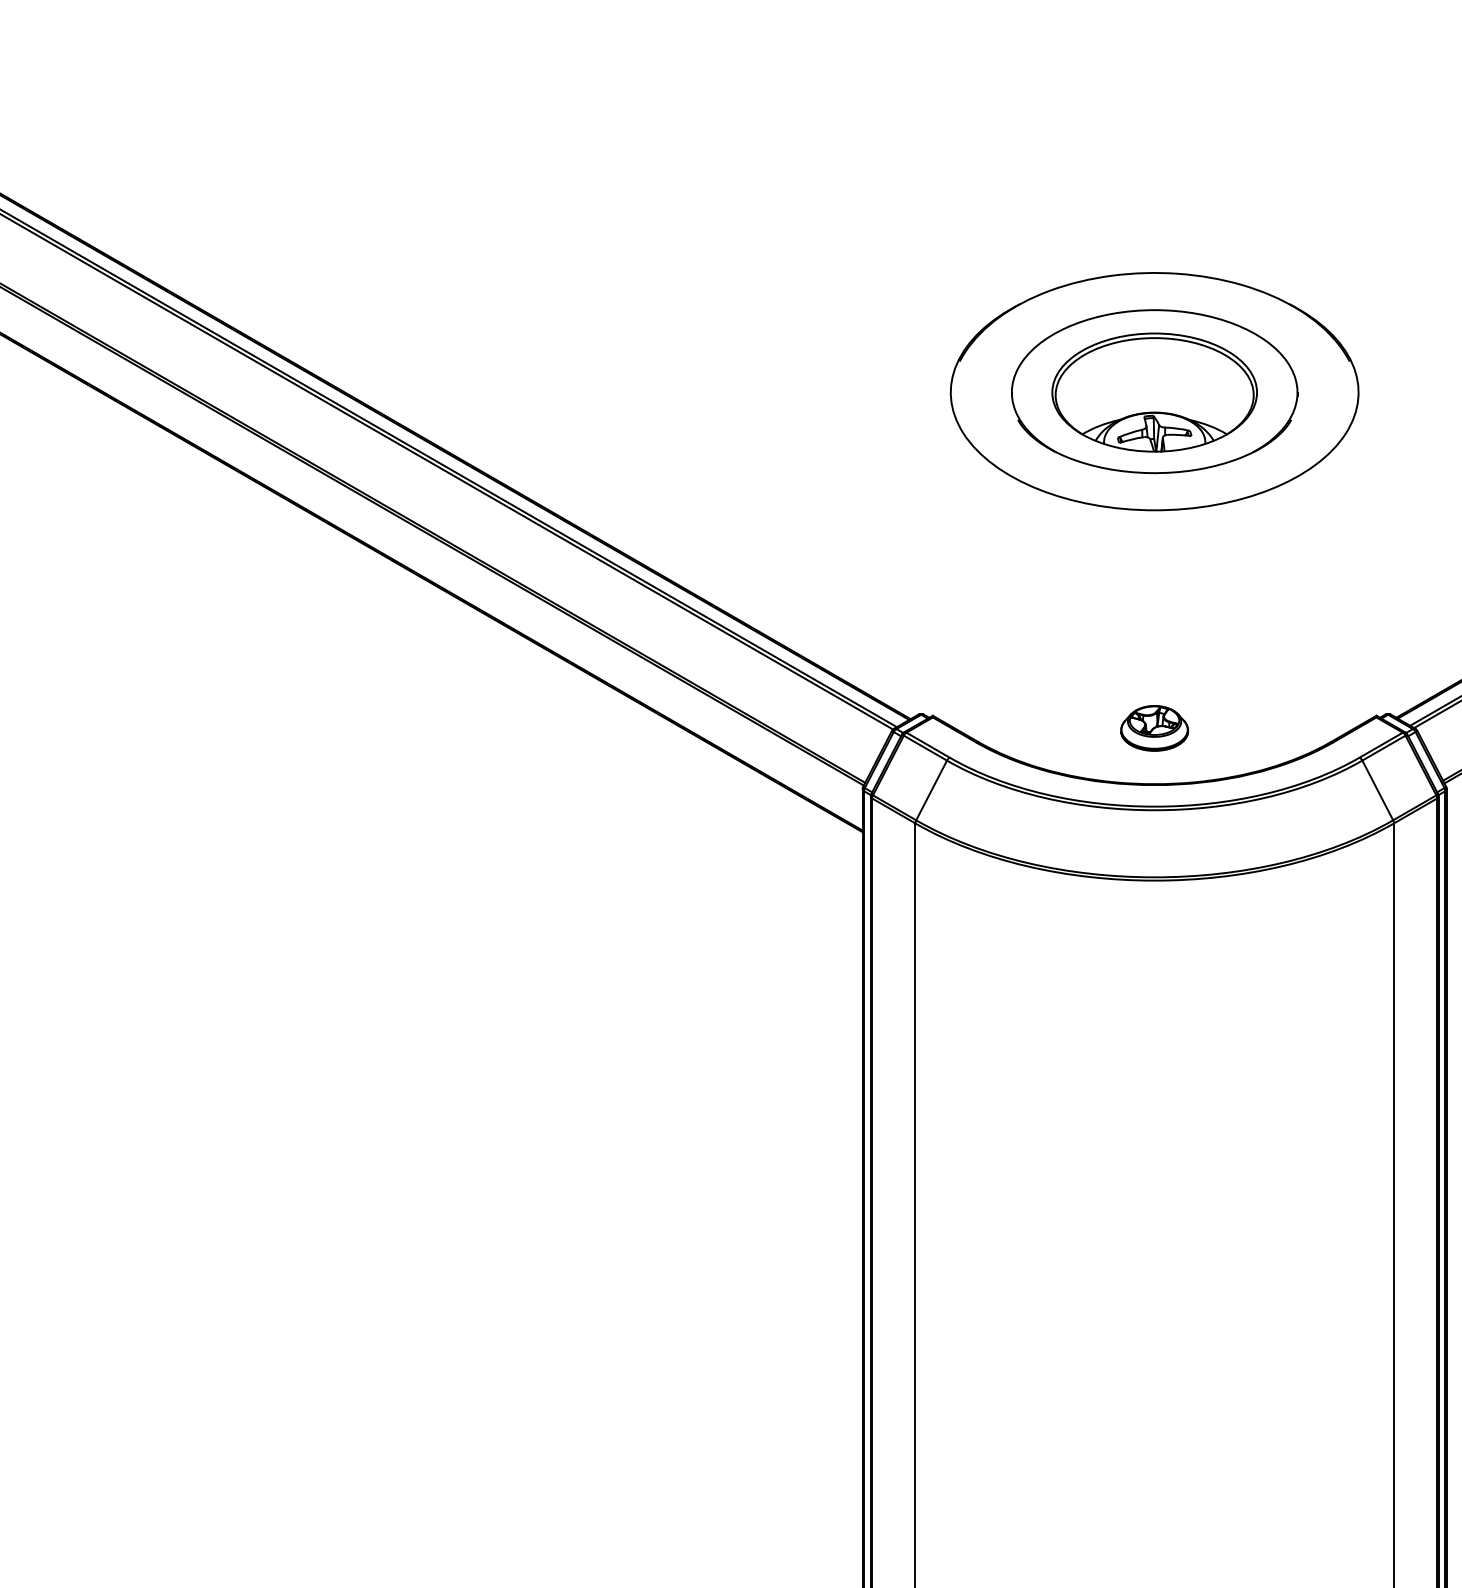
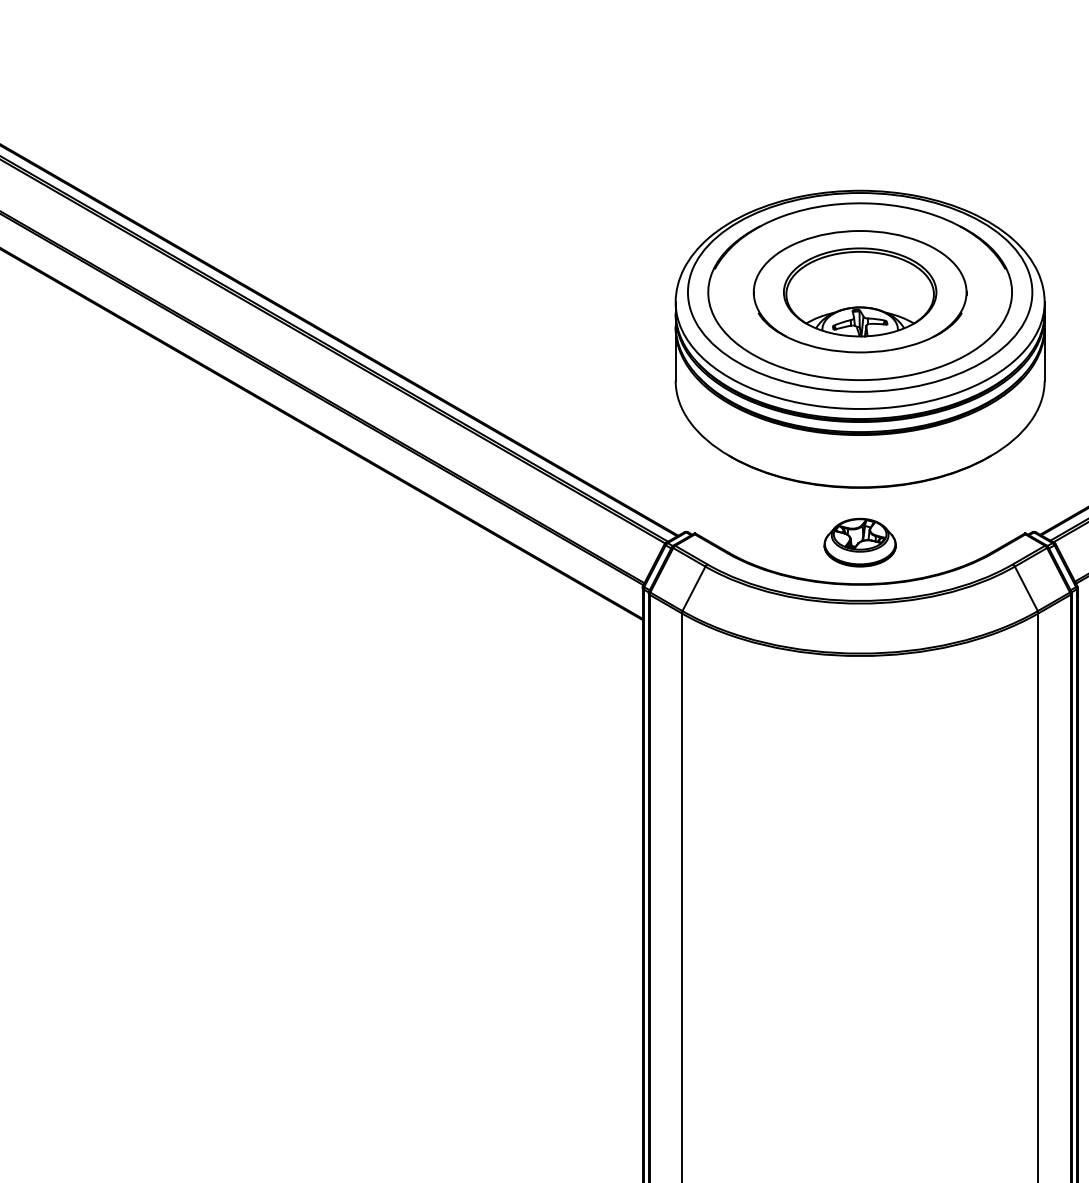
part: (1153, 454) -> (859, 338), added
part: (1153, 728) -> (859, 542), size x1.43

